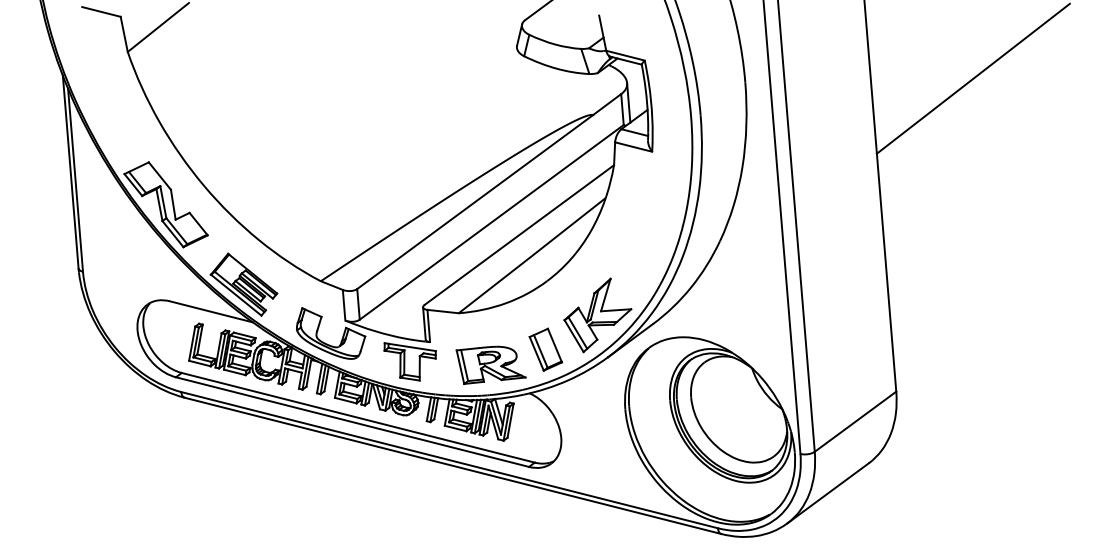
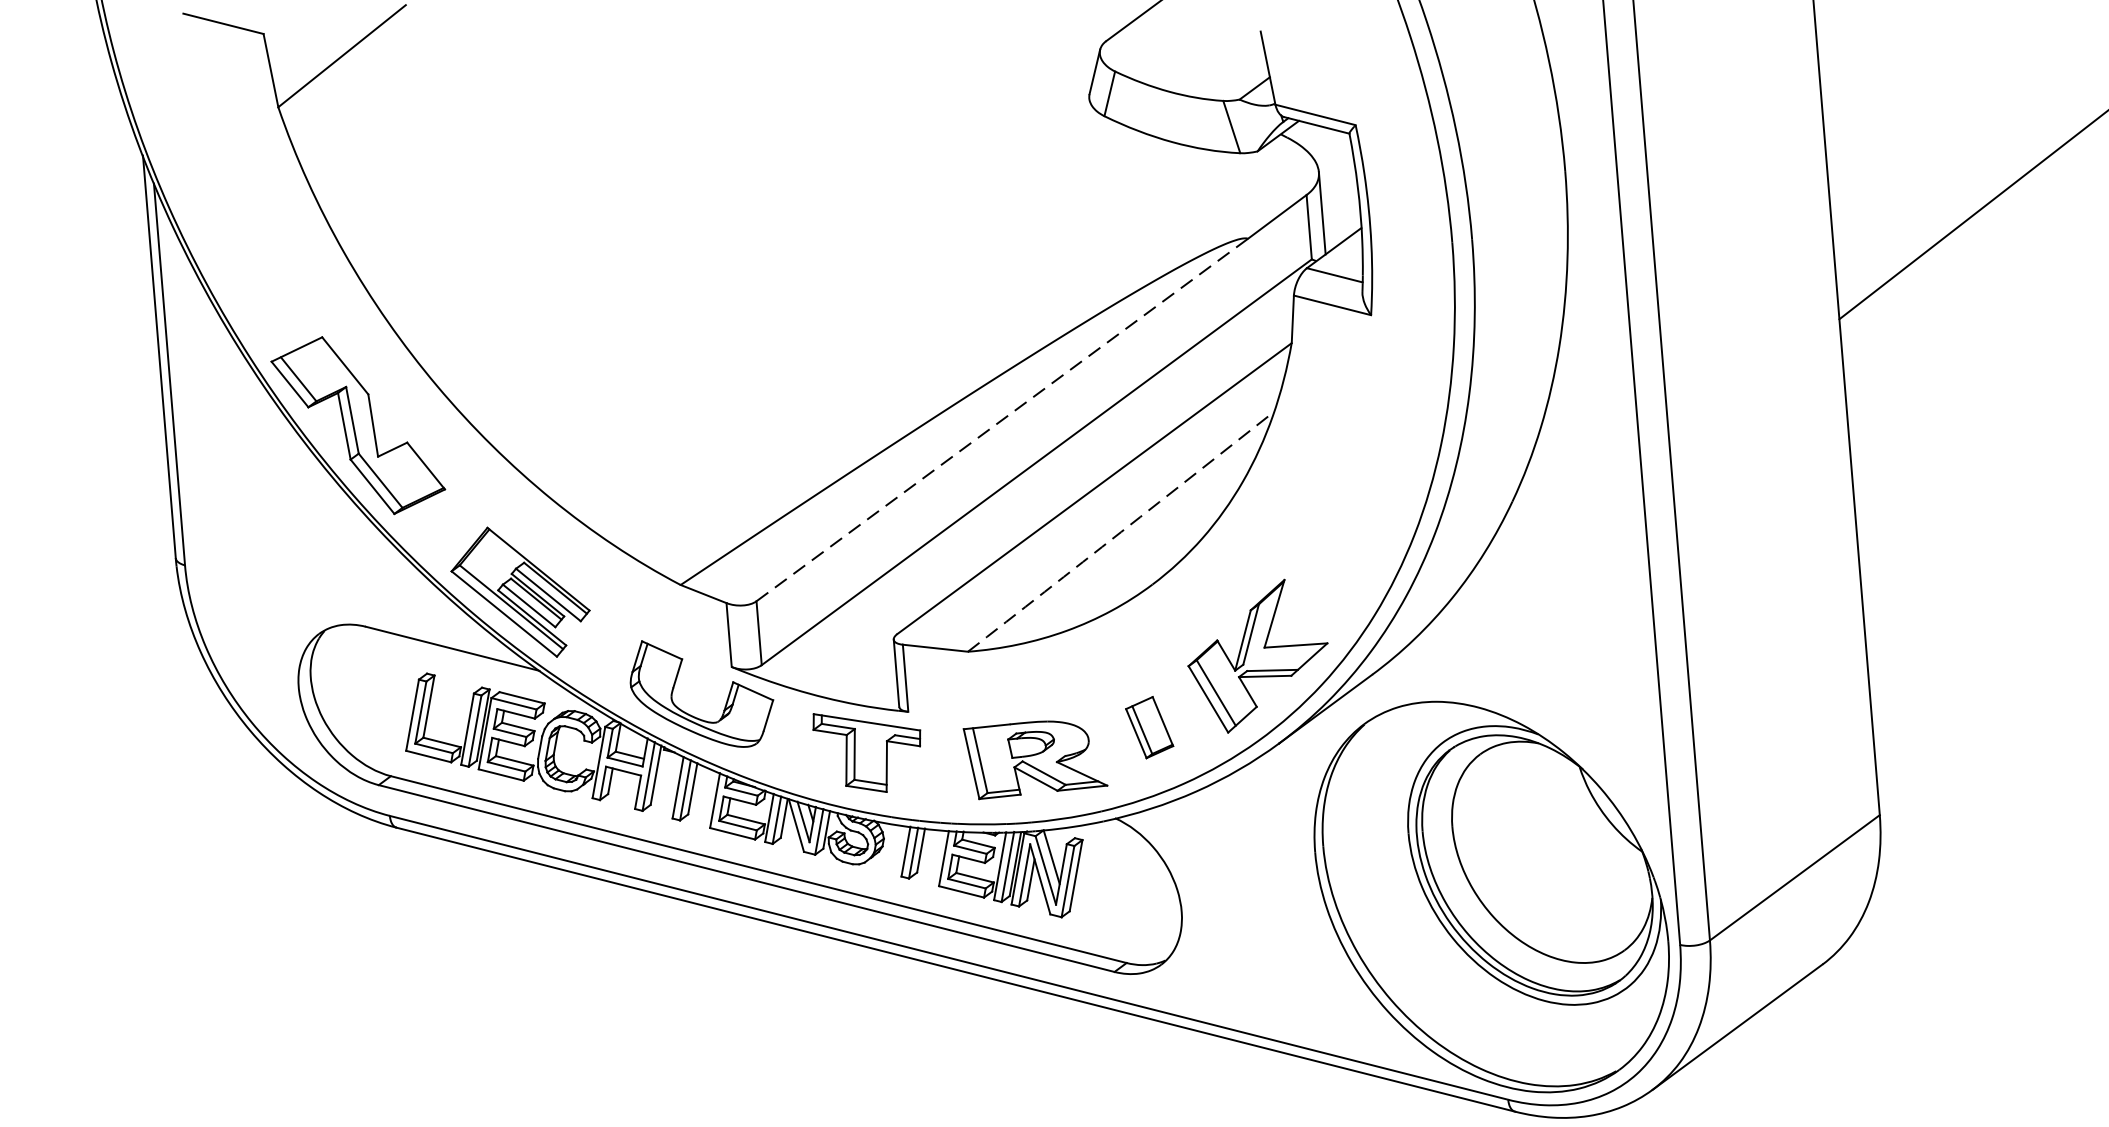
line: (475, 202) -> (1002, 420), solid -> dashed
arc: (532, 255) -> (1121, 531), solid -> dashed
part: (545, 349) -> (1148, 727), size x0.7

